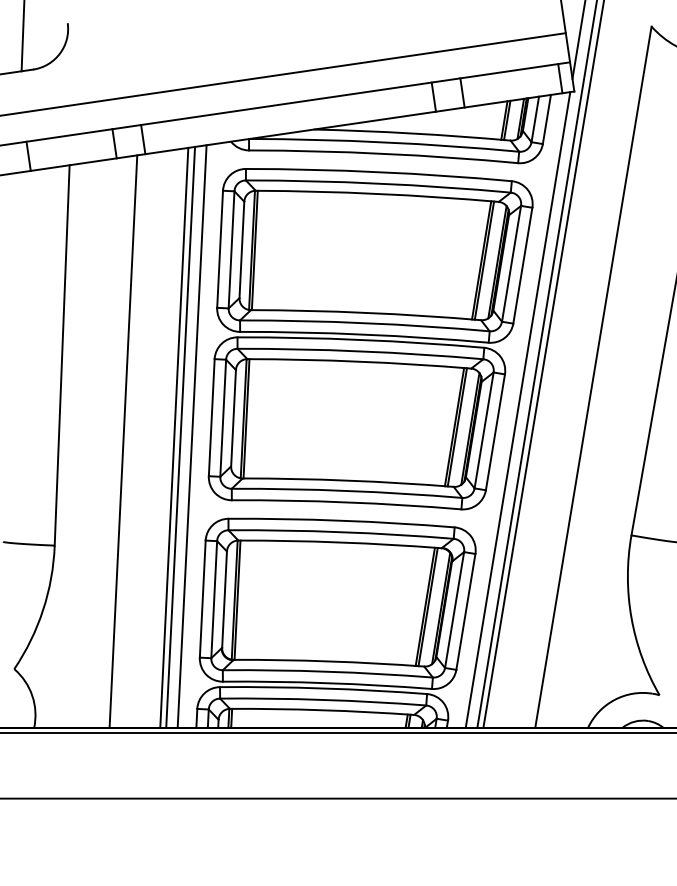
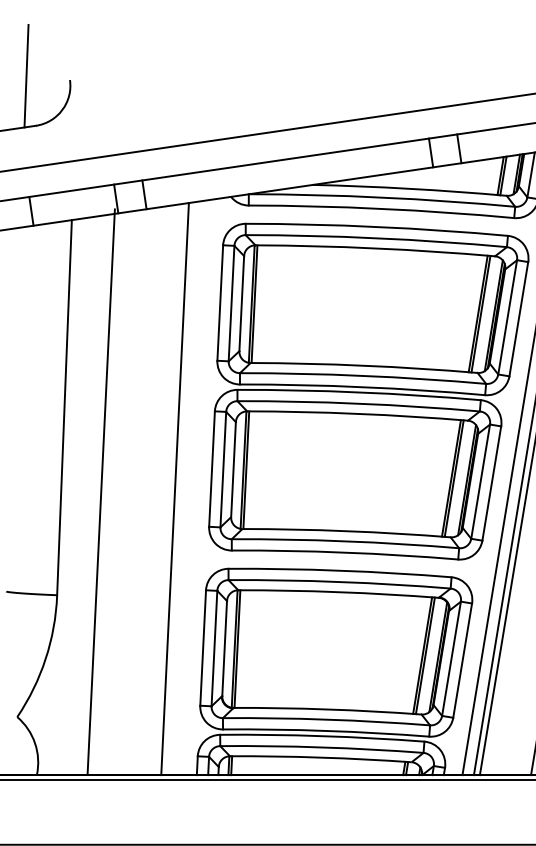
line: (191, 436) -> (192, 487), removed
line: (180, 437) -> (181, 488), removed
line: (123, 441) -> (101, 491), moved

